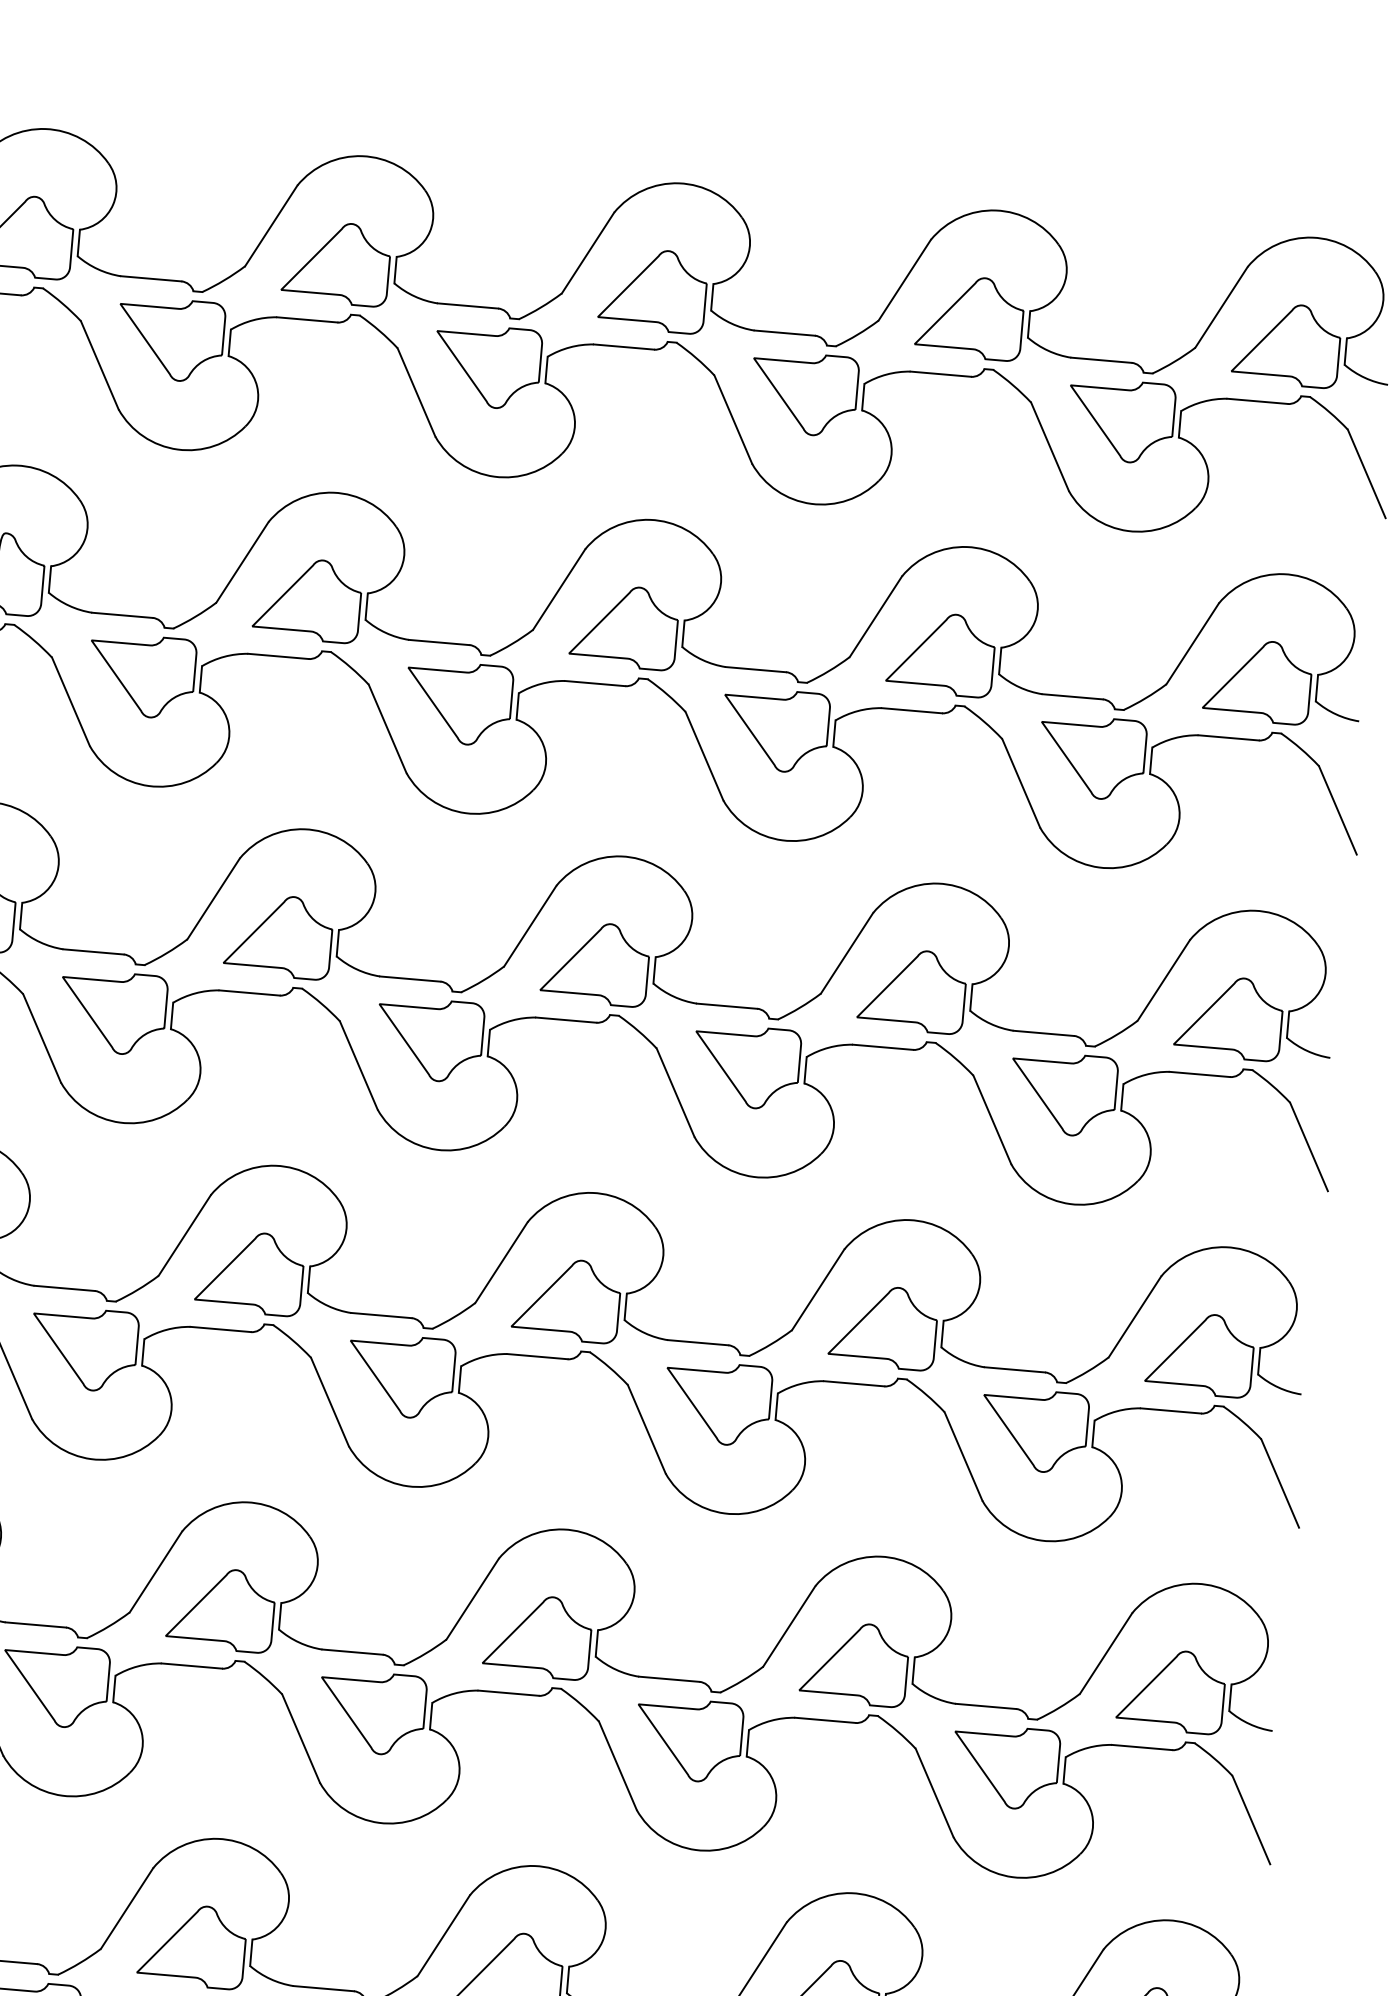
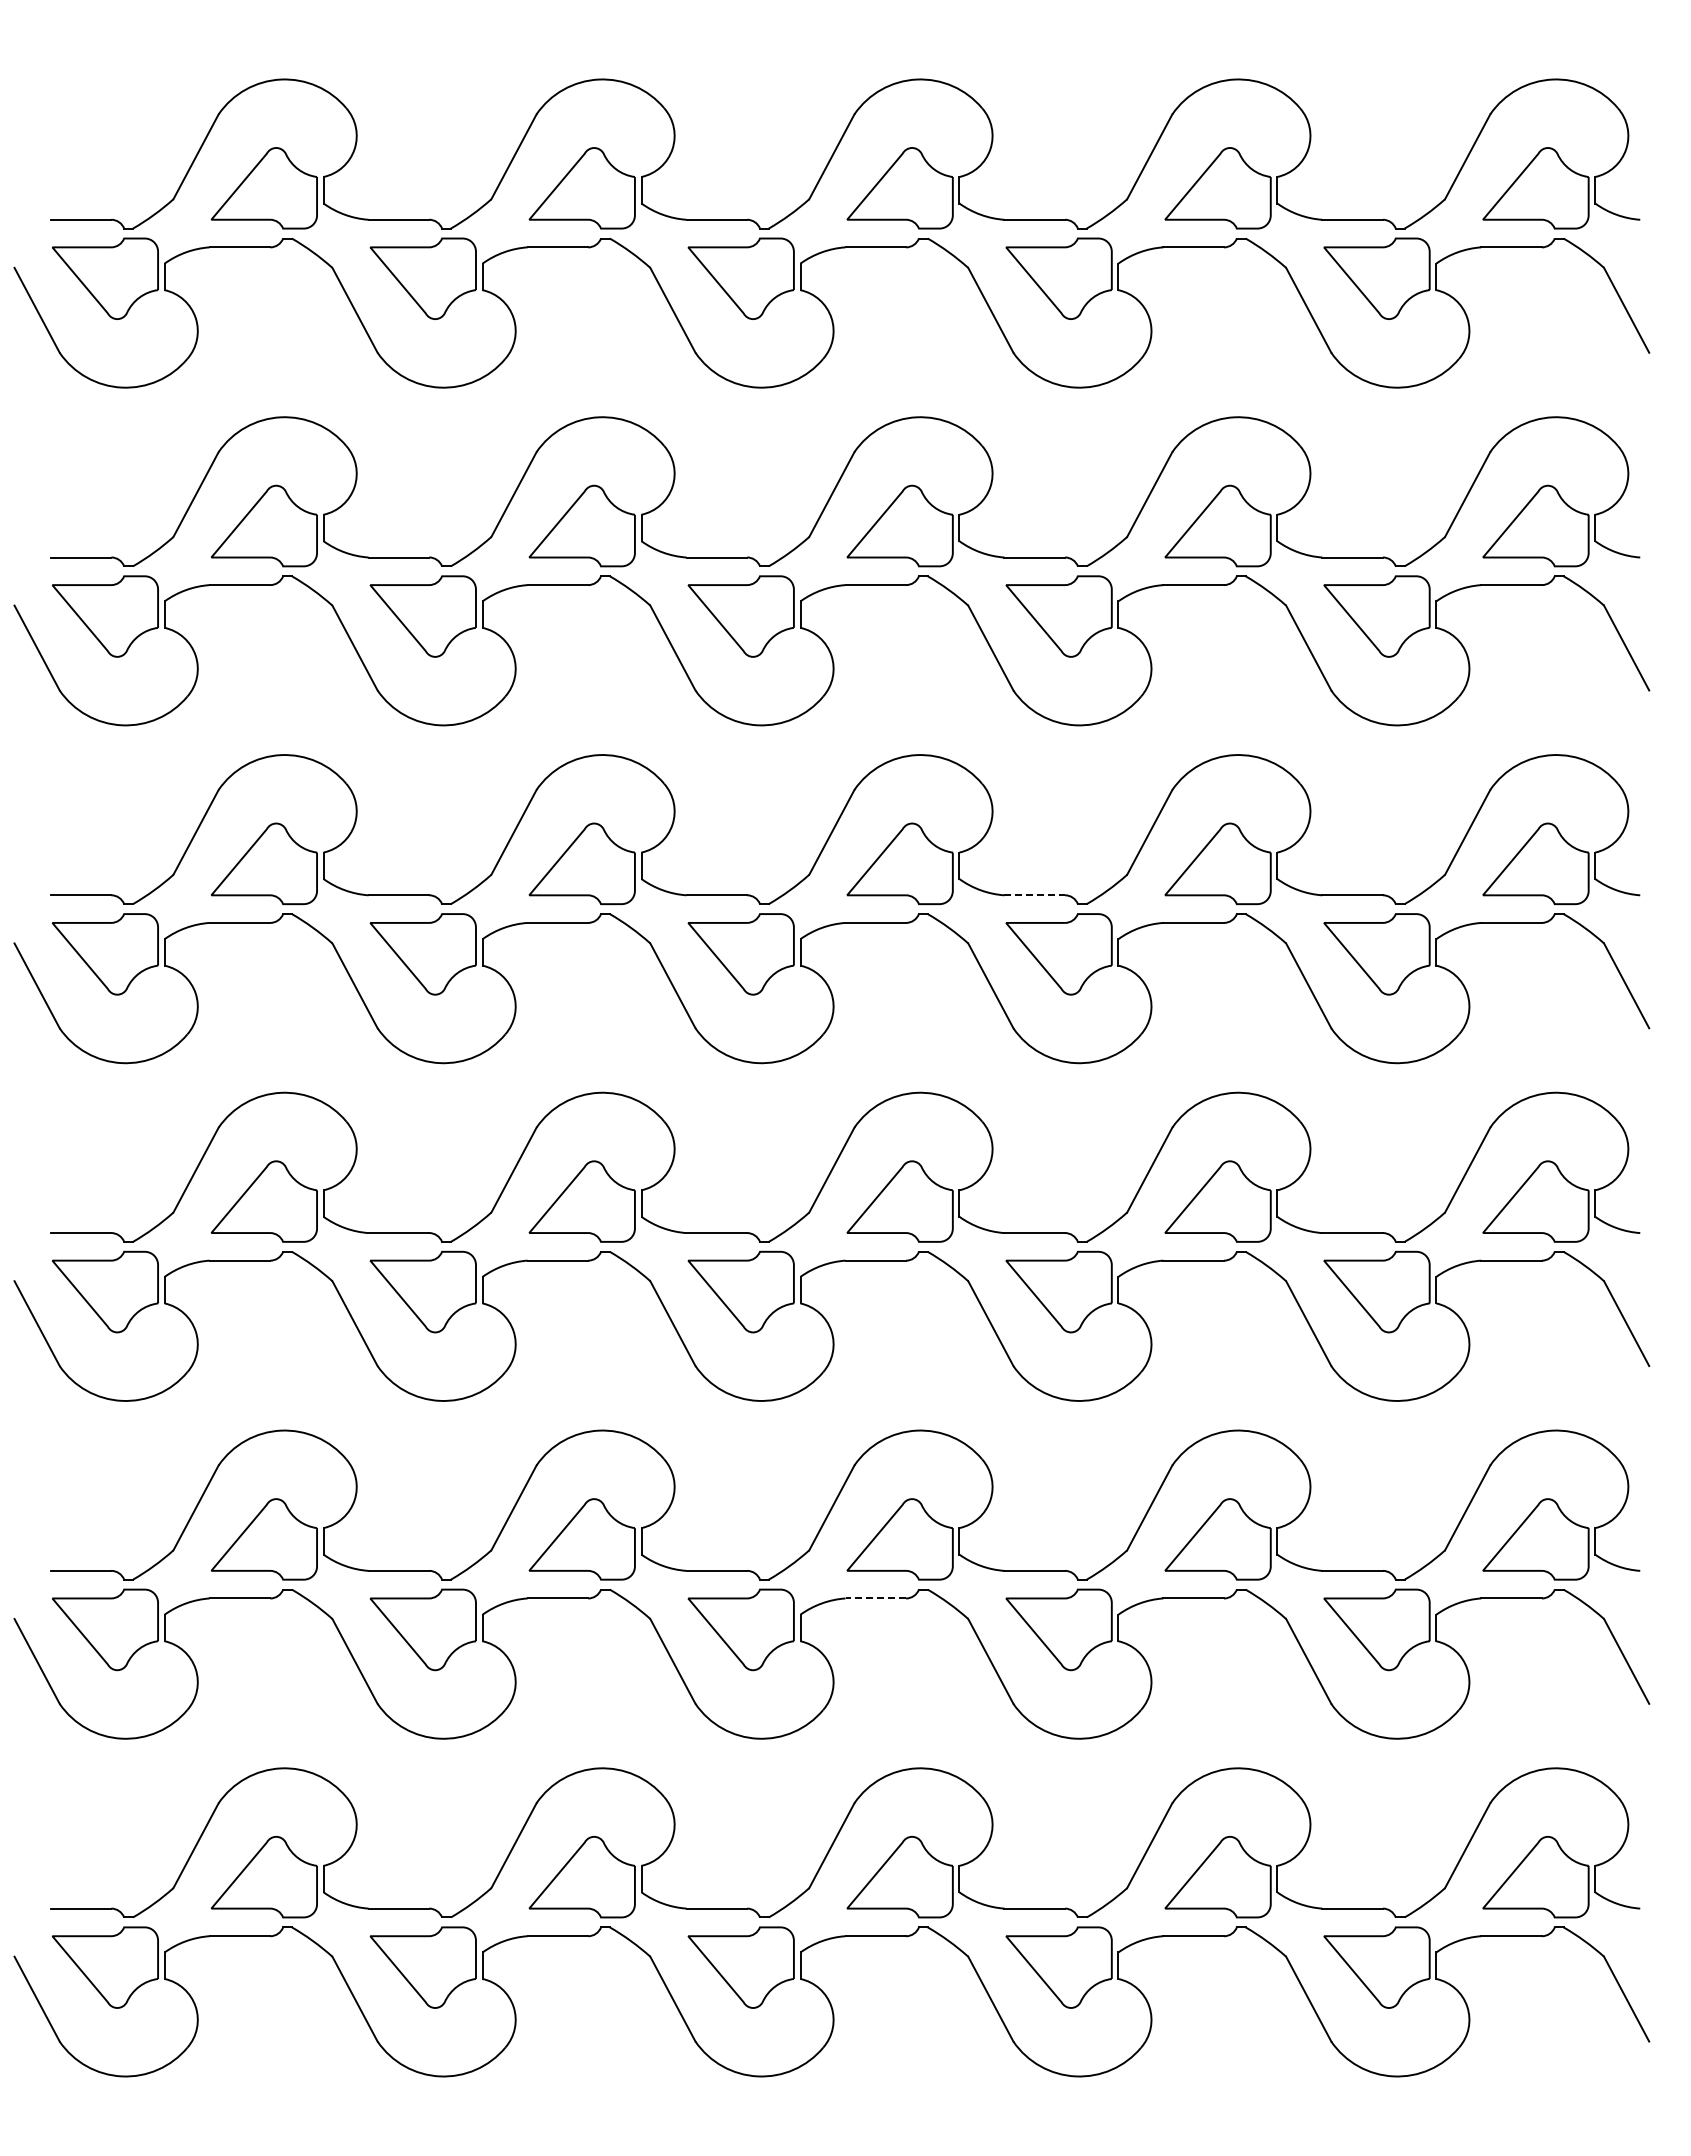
line: (727, 1006) -> (1035, 895), solid -> dashed
line: (508, 1693) -> (875, 1598), solid -> dashed

